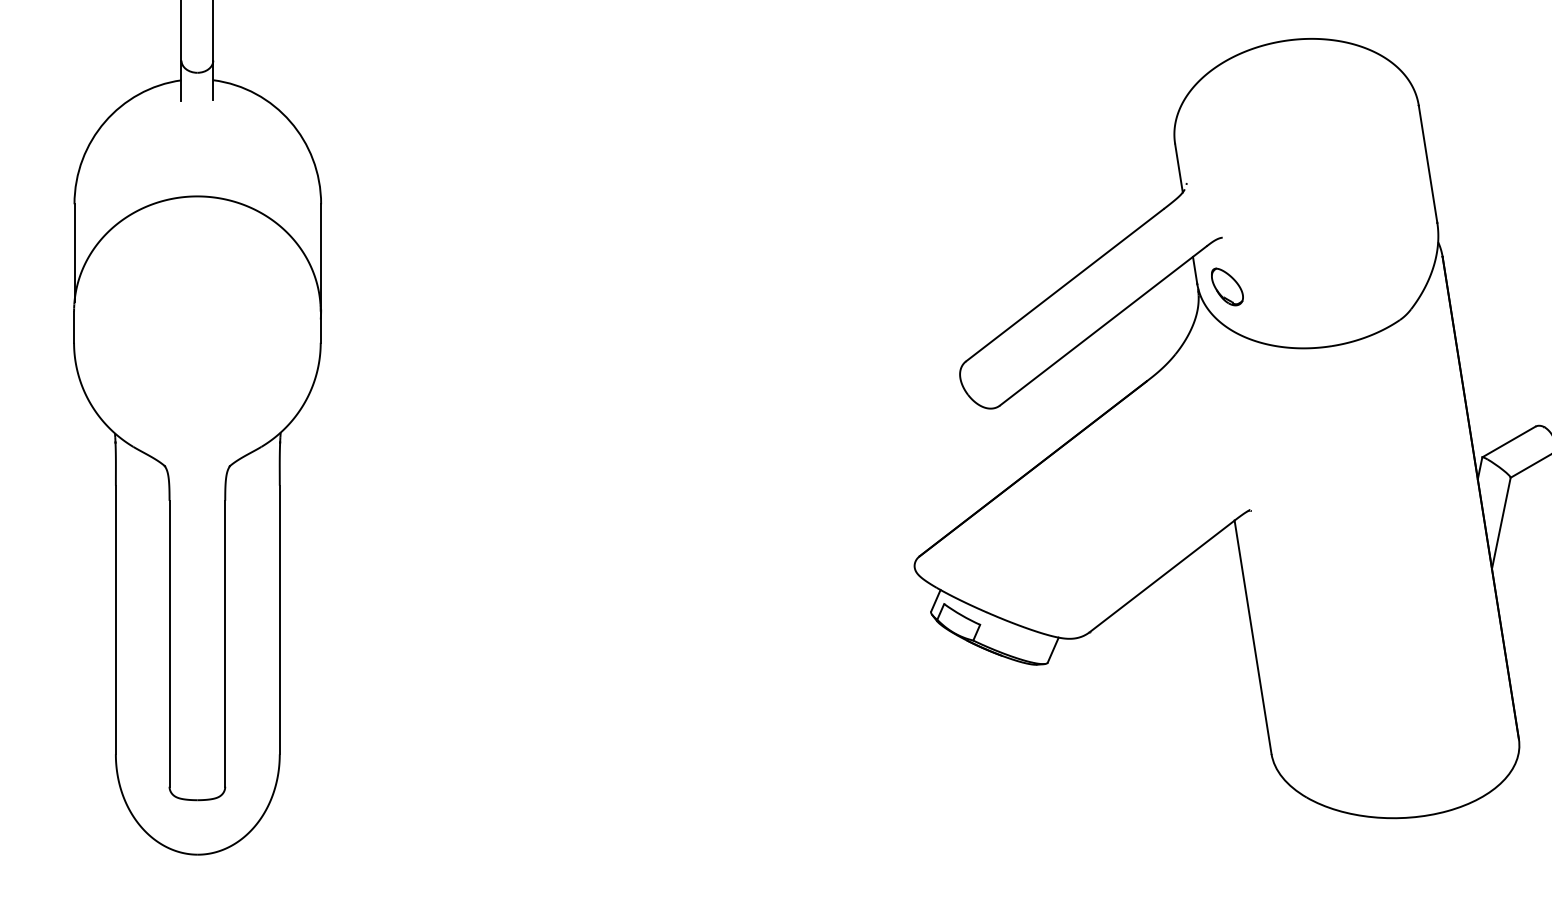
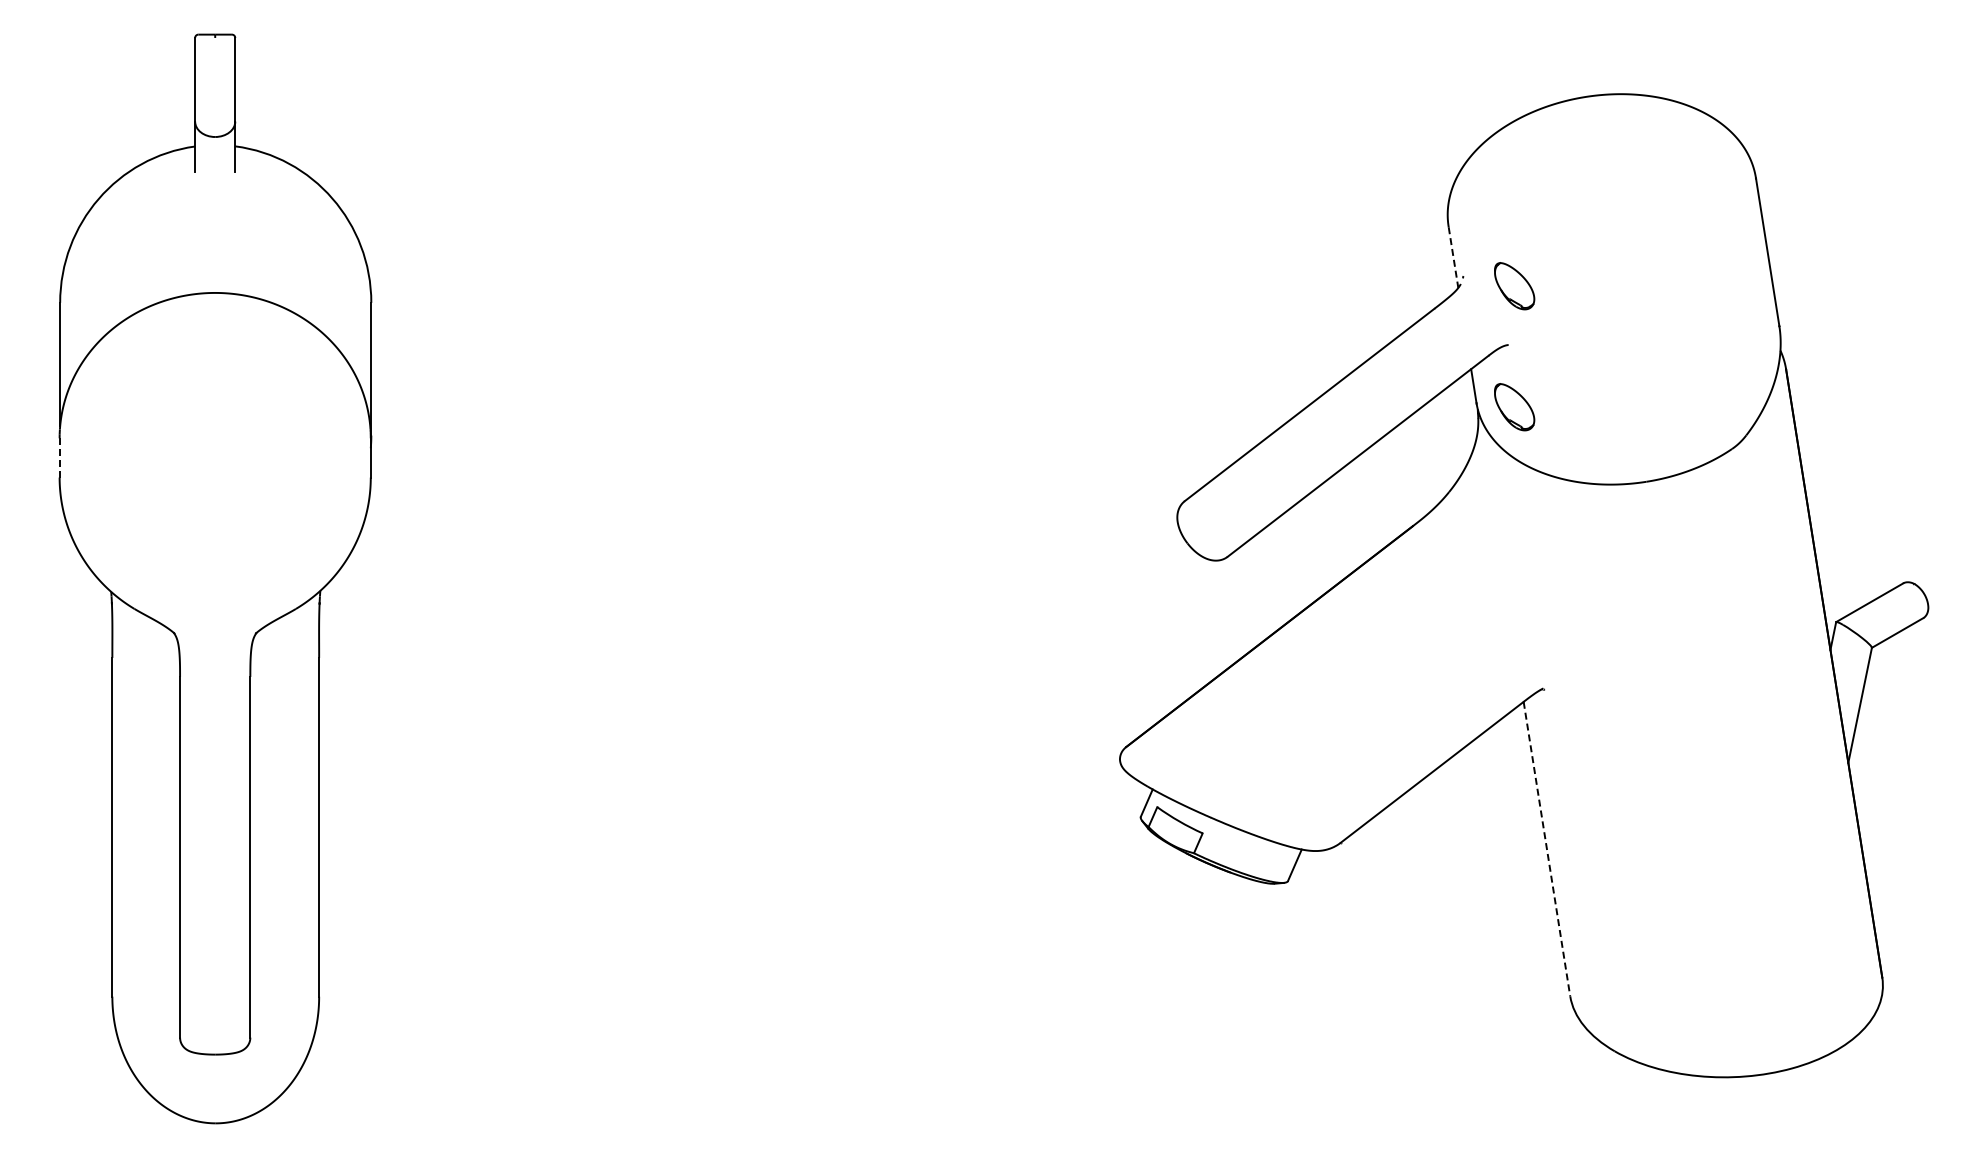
line: (1178, 168) -> (1453, 257), solid -> dashed
part: (1227, 191) -> (1514, 286), added
line: (73, 326) -> (59, 457), solid -> dashed
line: (1253, 637) -> (1547, 849), solid -> dashed

